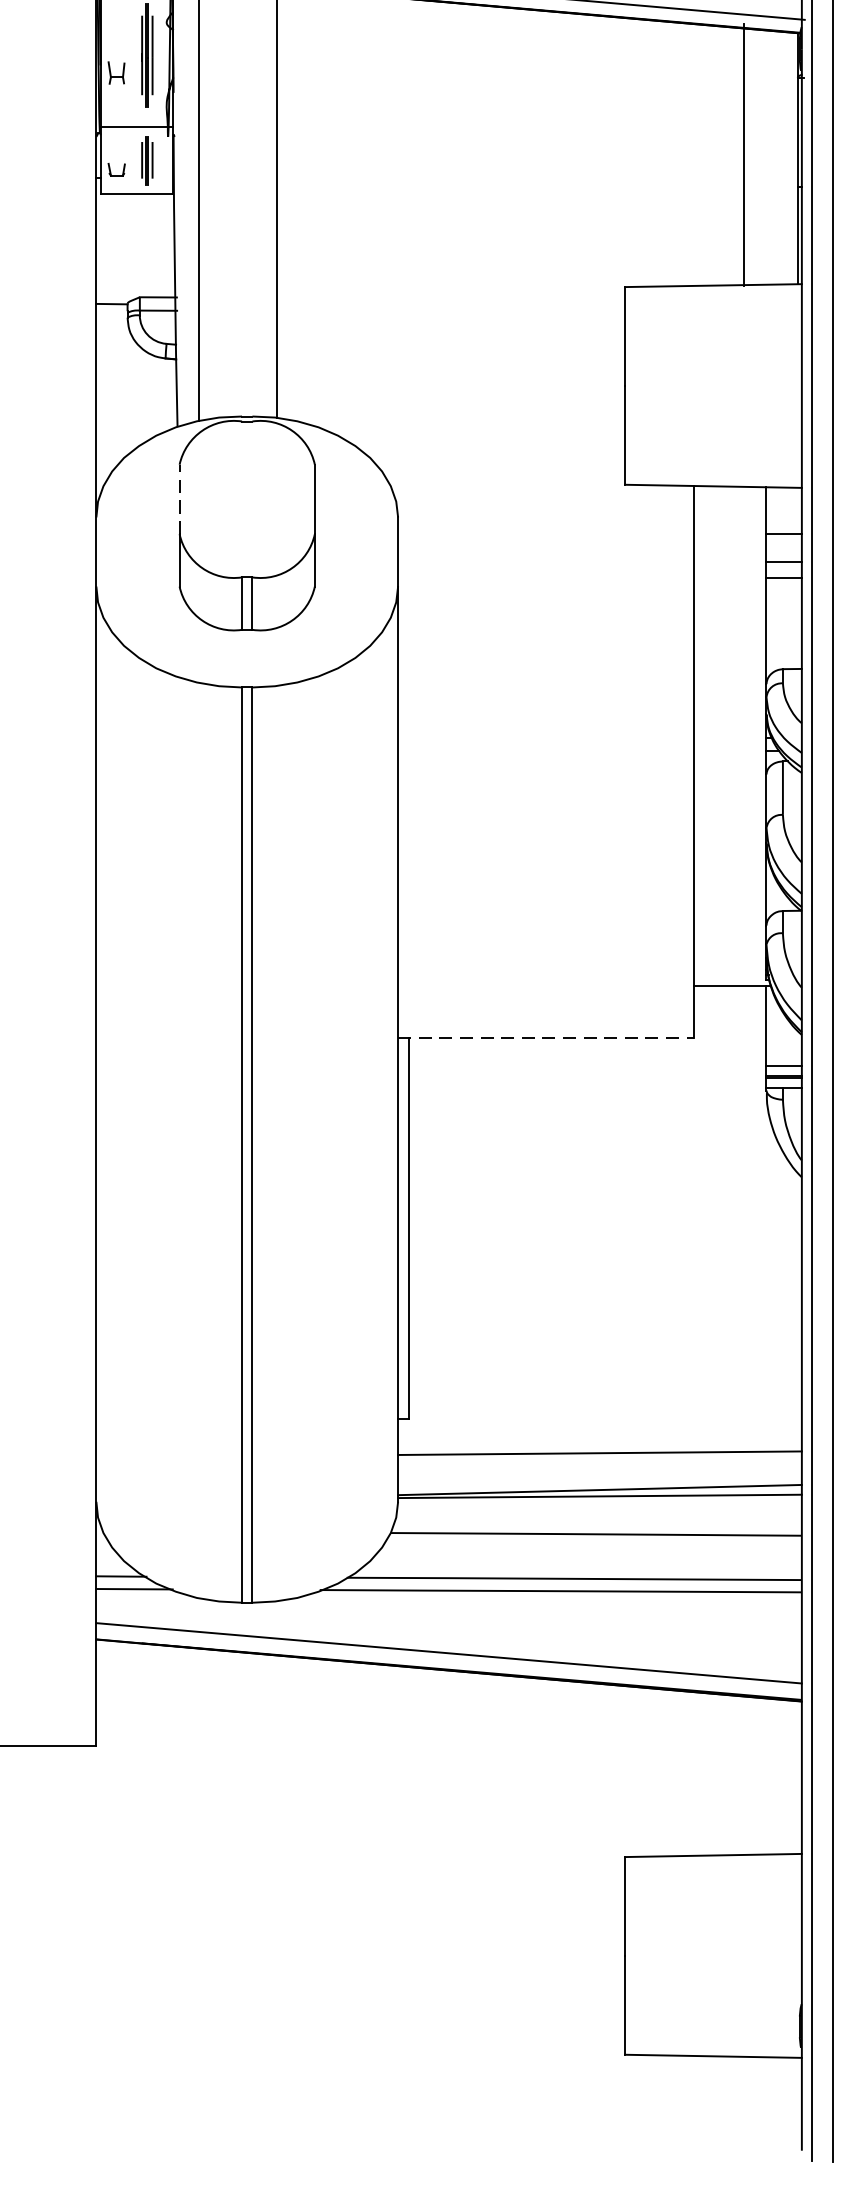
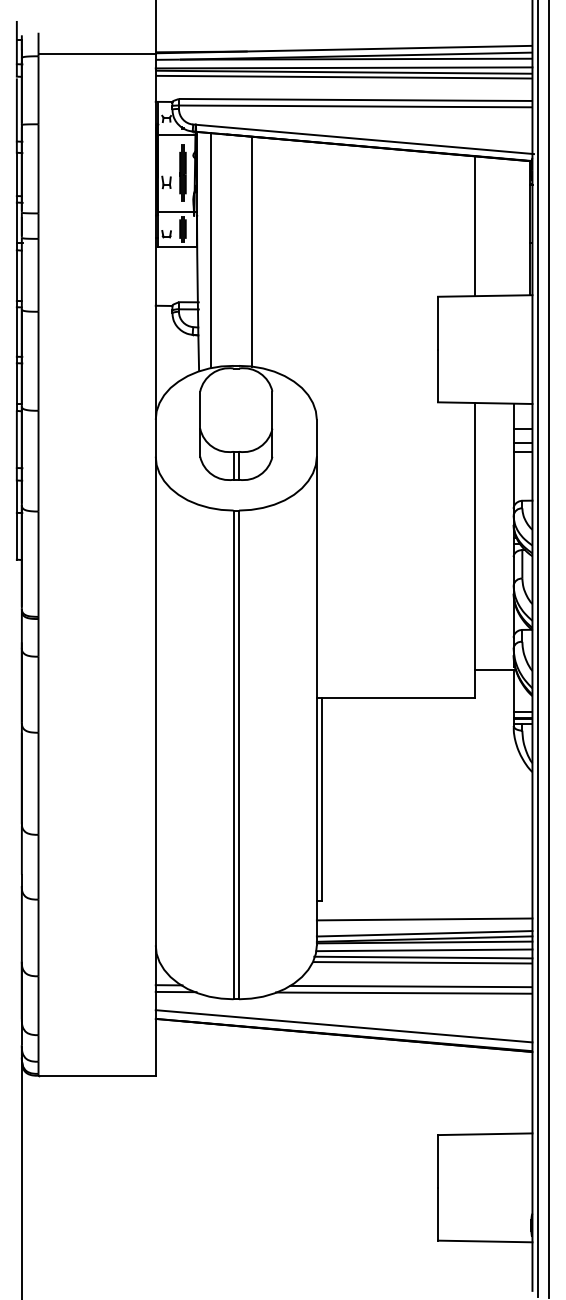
line: (743, 155) -> (474, 226), moved
line: (180, 500) -> (200, 410), dashed -> solid
line: (545, 1037) -> (395, 697), dashed -> solid
line: (599, 1479) -> (424, 933), added
line: (599, 1511) -> (424, 950), added
line: (597, 1524) -> (423, 957), added

